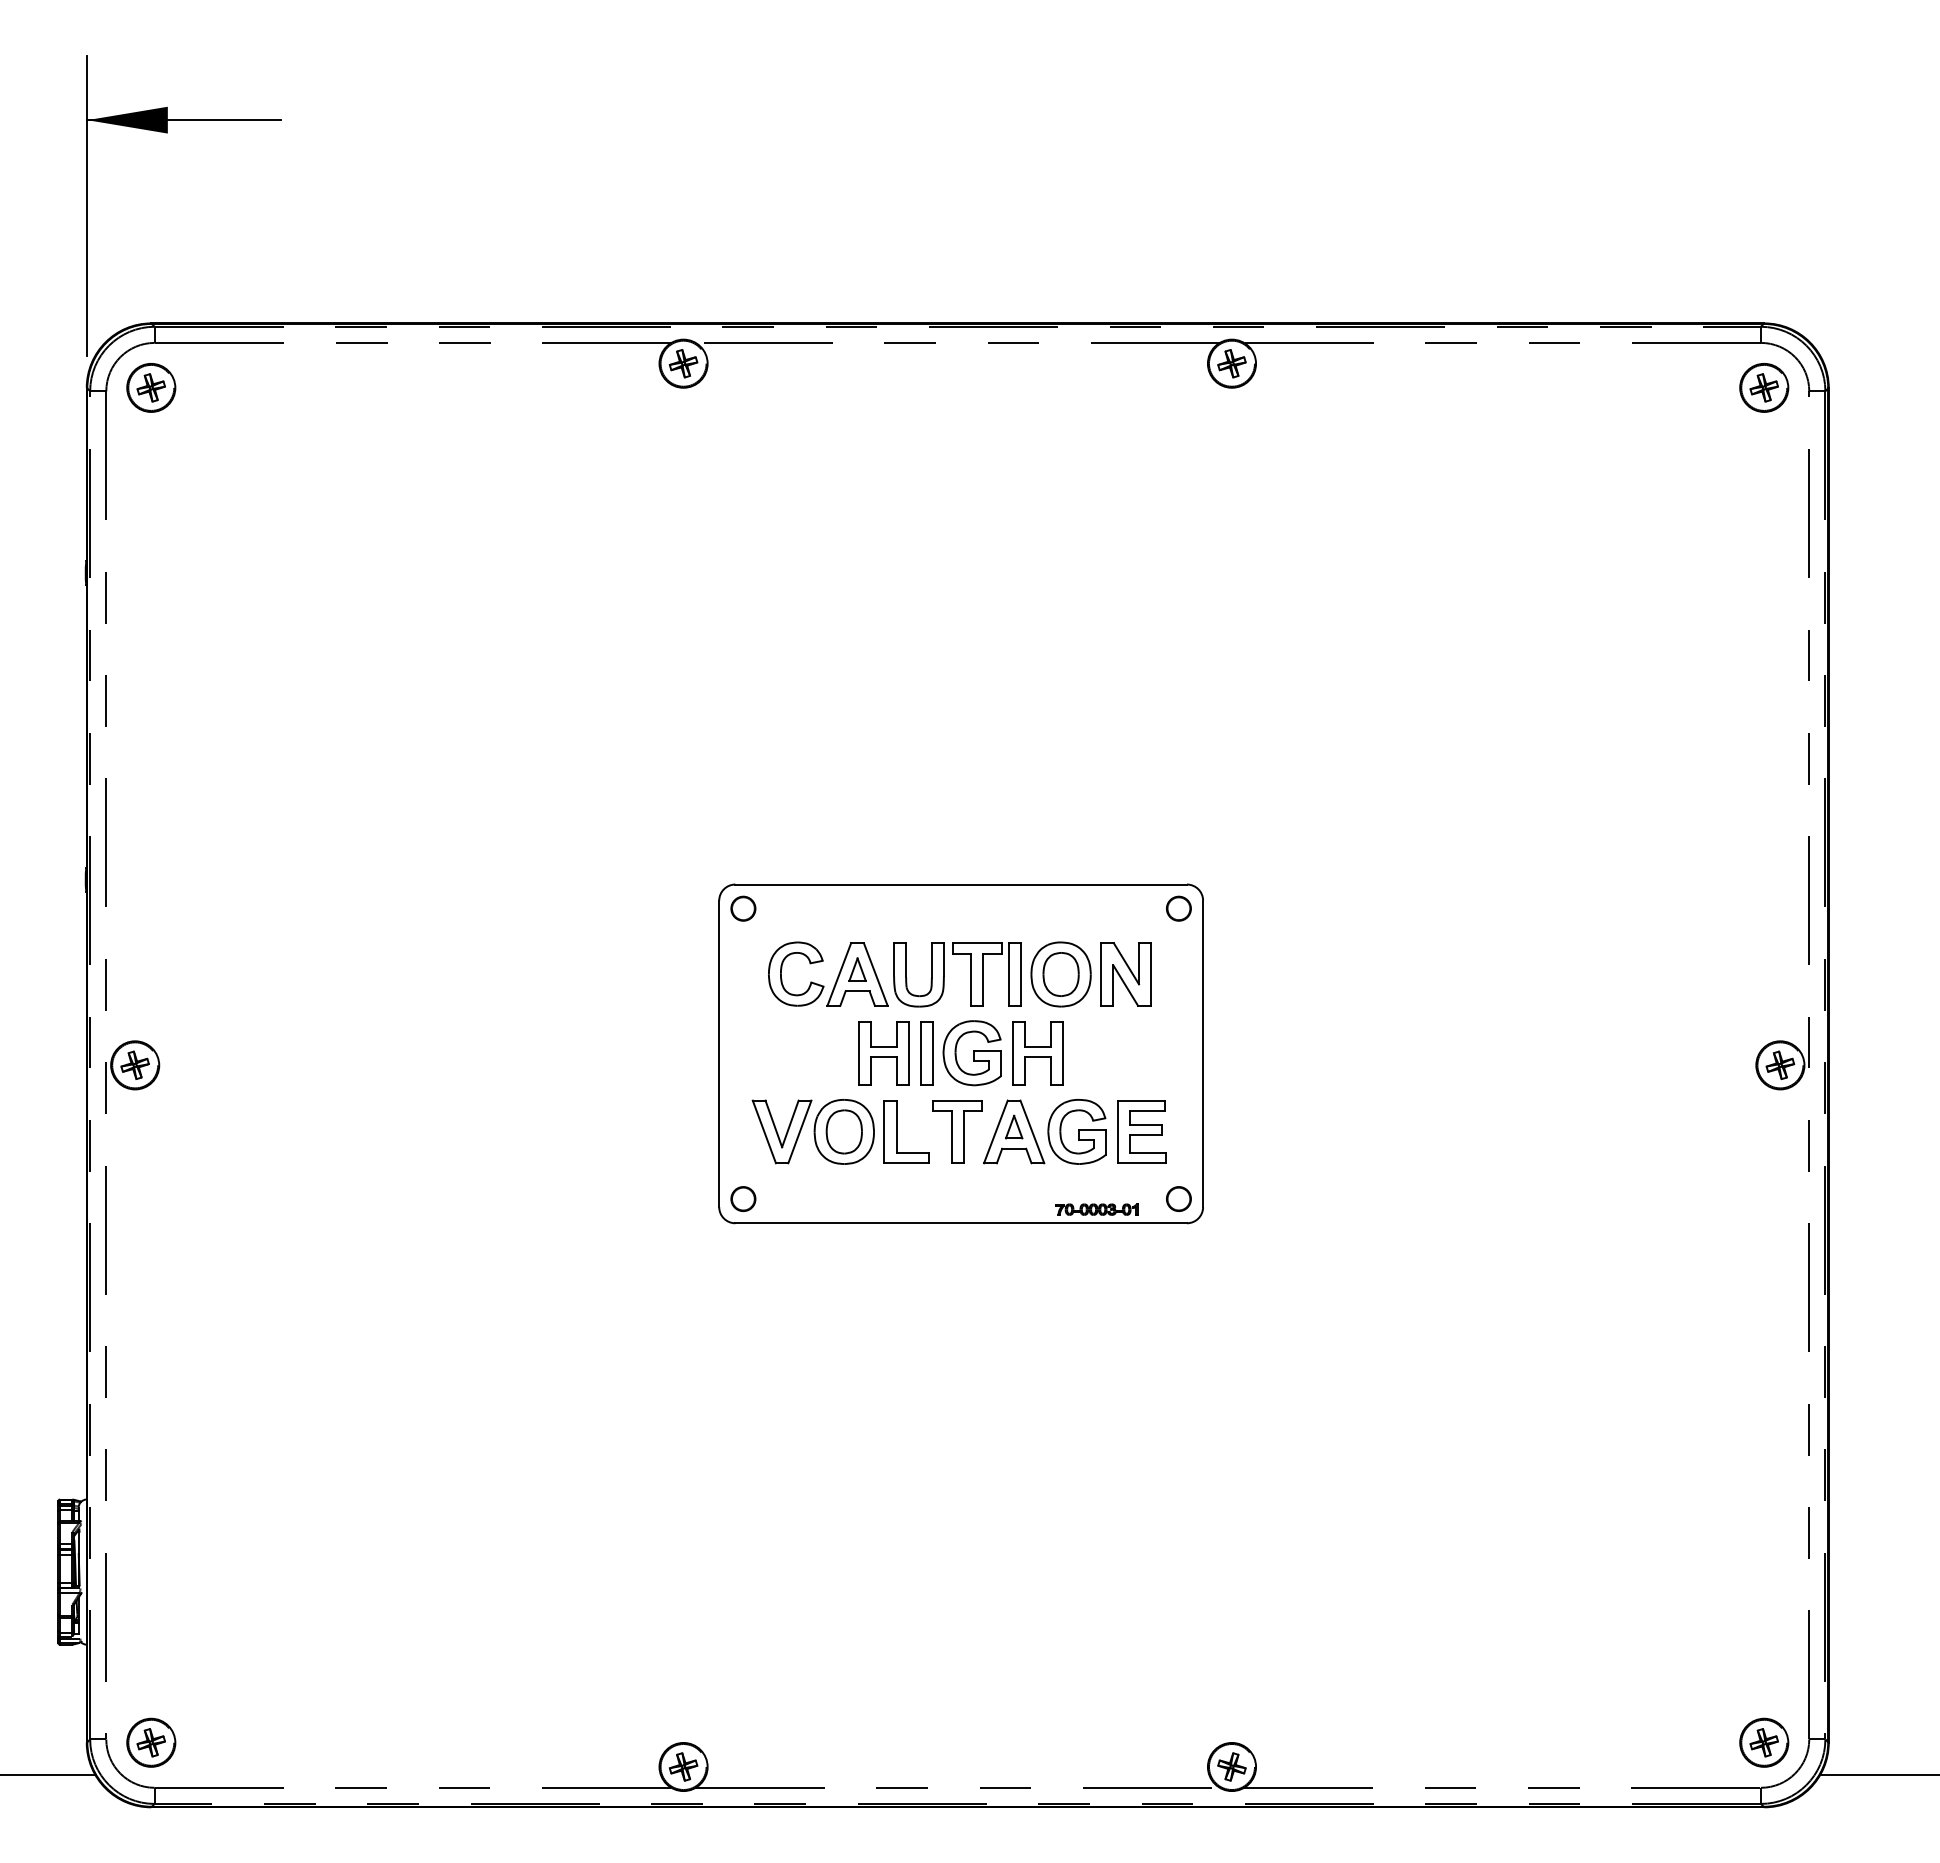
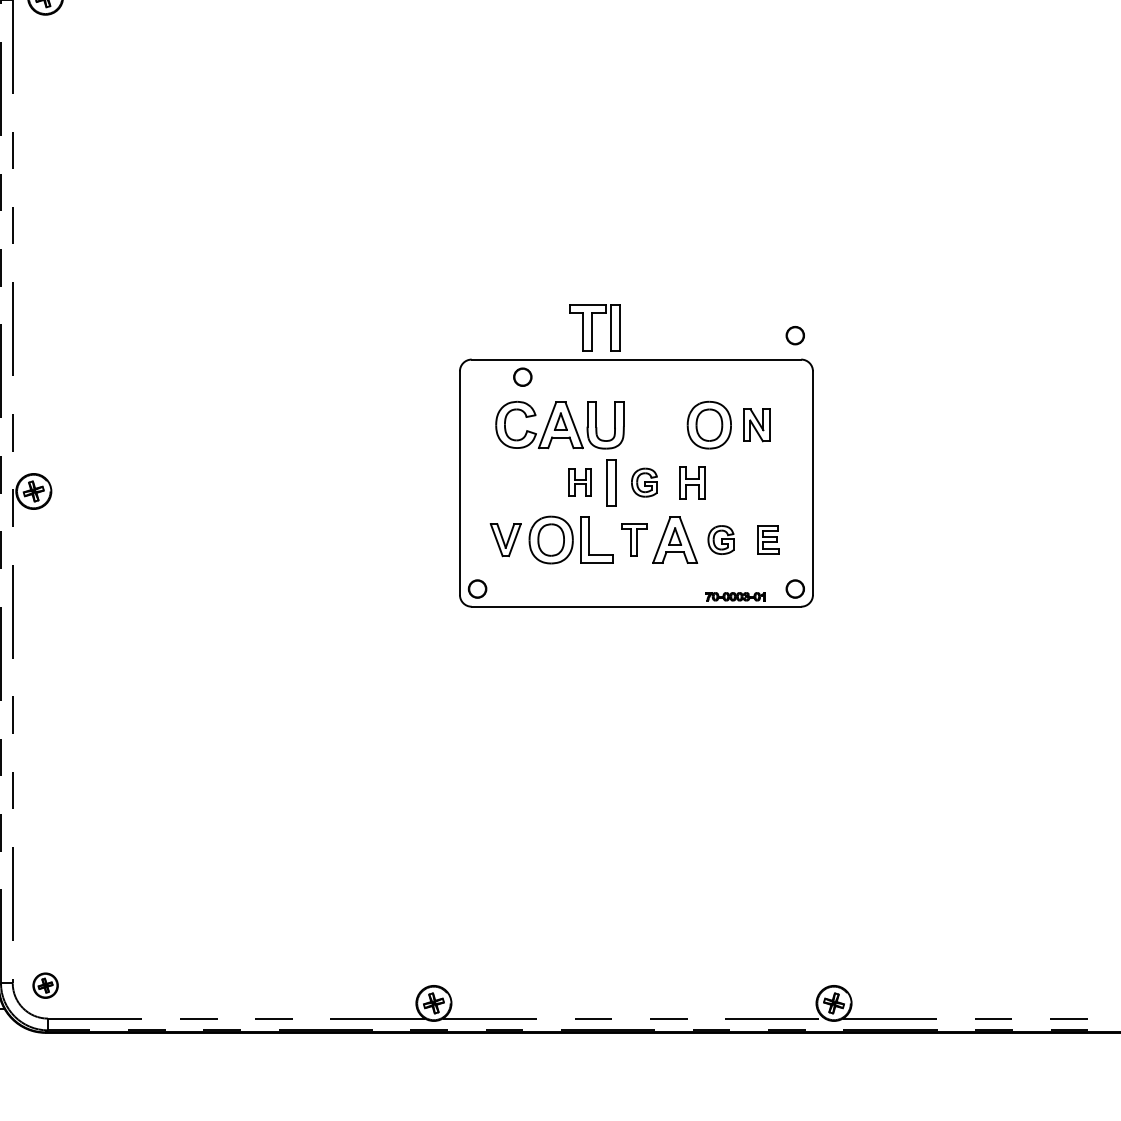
circle: (743, 908) -> (522, 377), moved
circle: (1178, 908) -> (795, 335), moved
part: (986, 974) -> (594, 328), moved
part: (1125, 974) -> (756, 425), size x0.7
part: (883, 1053) -> (579, 482), size x0.6
part: (971, 1053) -> (644, 482), size x0.6
part: (1037, 1053) -> (692, 482), size x0.7
part: (781, 1131) -> (505, 539), size x0.7
part: (957, 1131) -> (633, 539), size x0.7
part: (1076, 1131) -> (720, 539), size x0.6
part: (1141, 1131) -> (768, 539), size x0.6
part: (151, 1742) -> (45, 985), size x0.7

